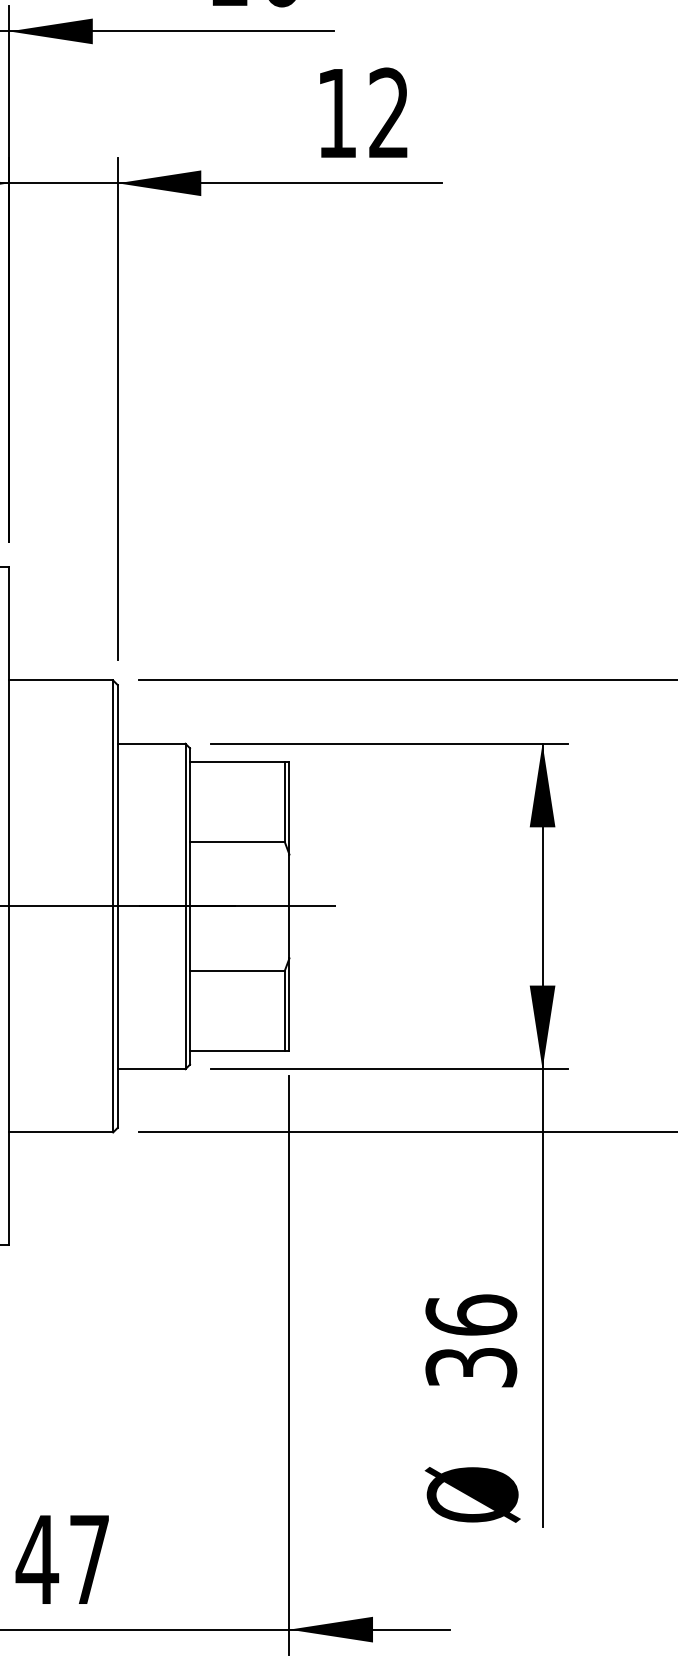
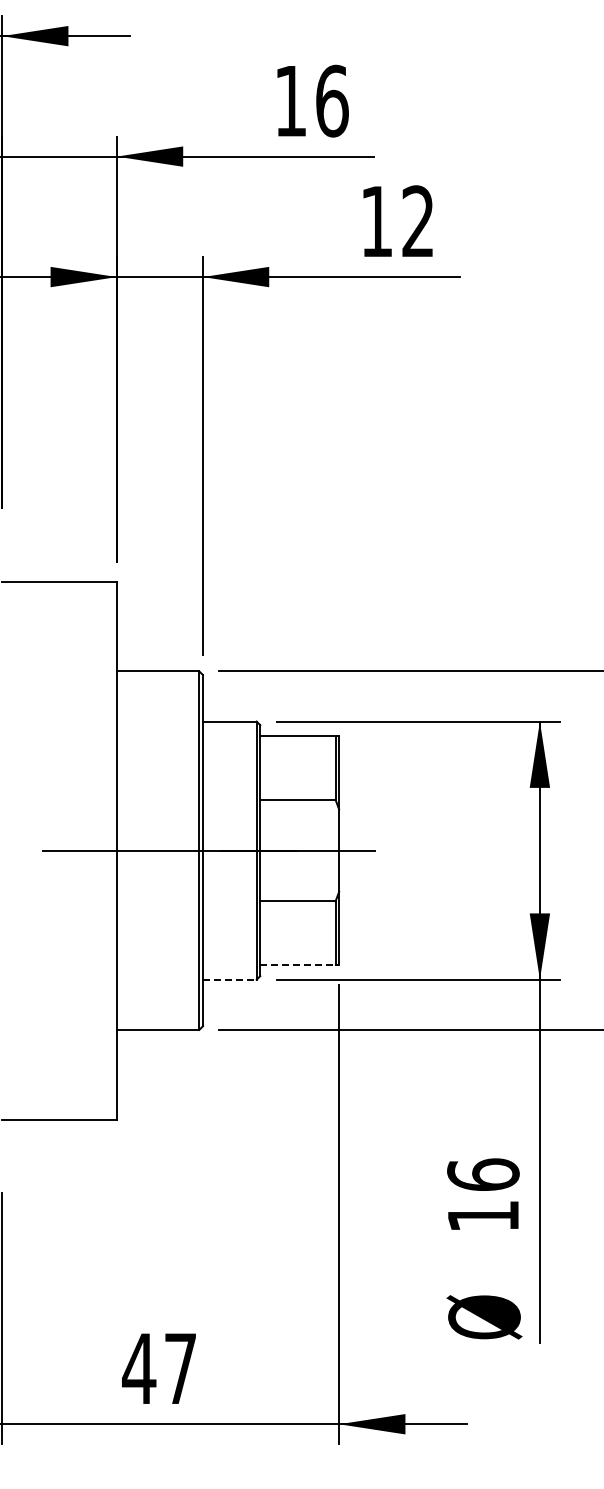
line: (236, 1051) -> (297, 965), solid -> dashed
line: (151, 1068) -> (229, 979), solid -> dashed
text: (471, 1366) -> (483, 1215), 36 -> 16

